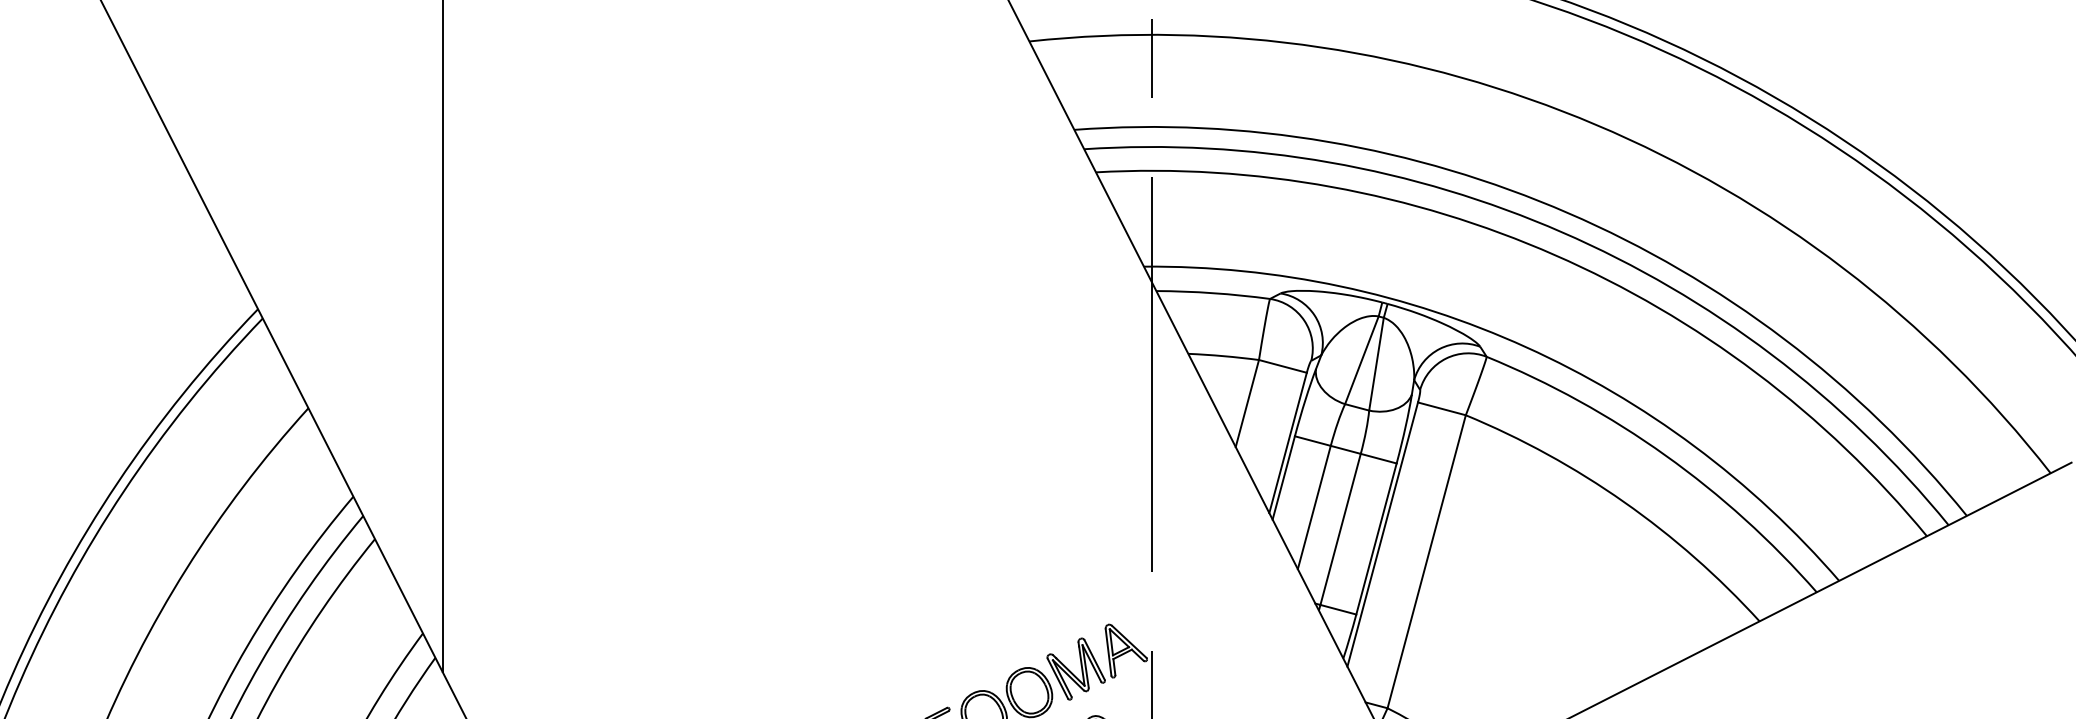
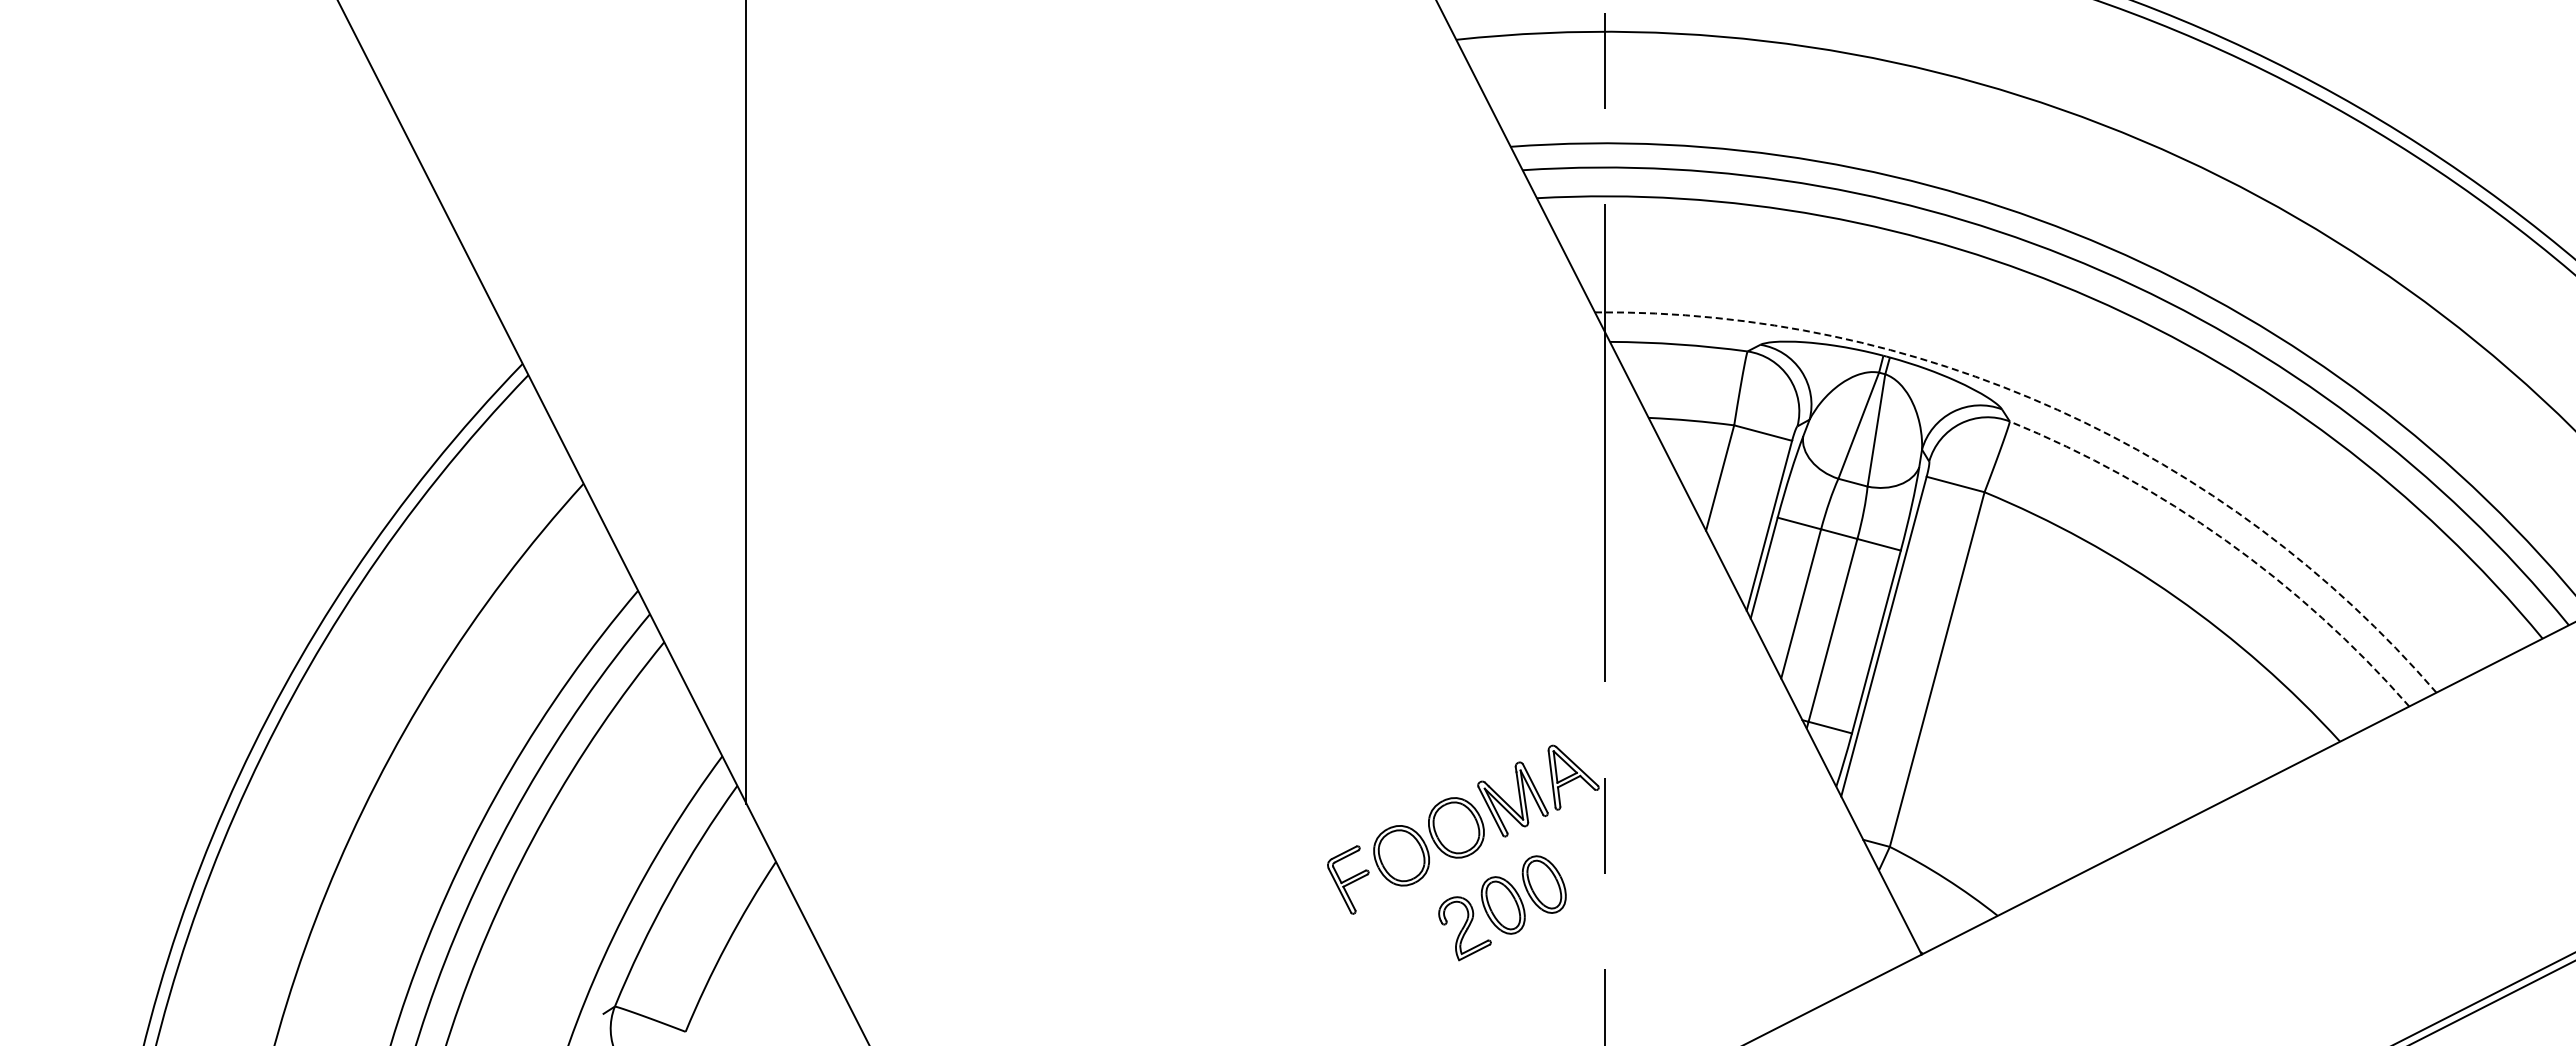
arc: (1526, 346) -> (2057, 409), solid -> dashed
arc: (1665, 455) -> (2226, 540), solid -> dashed

